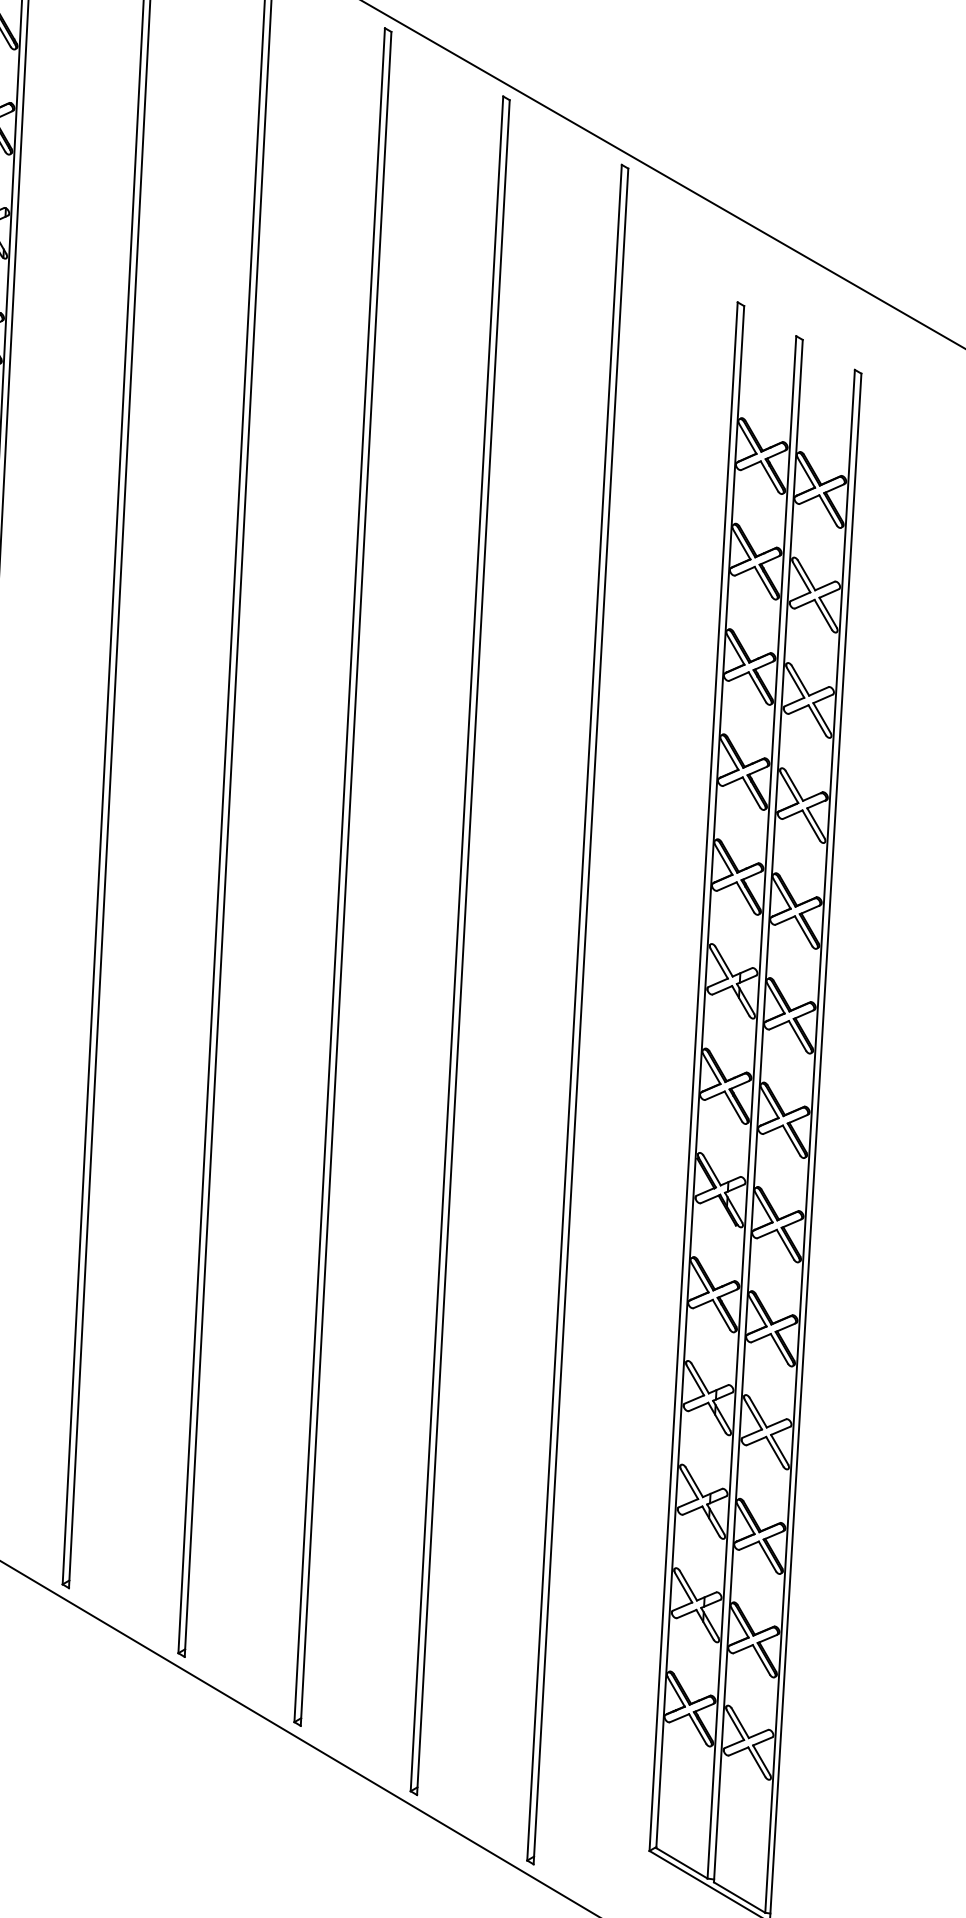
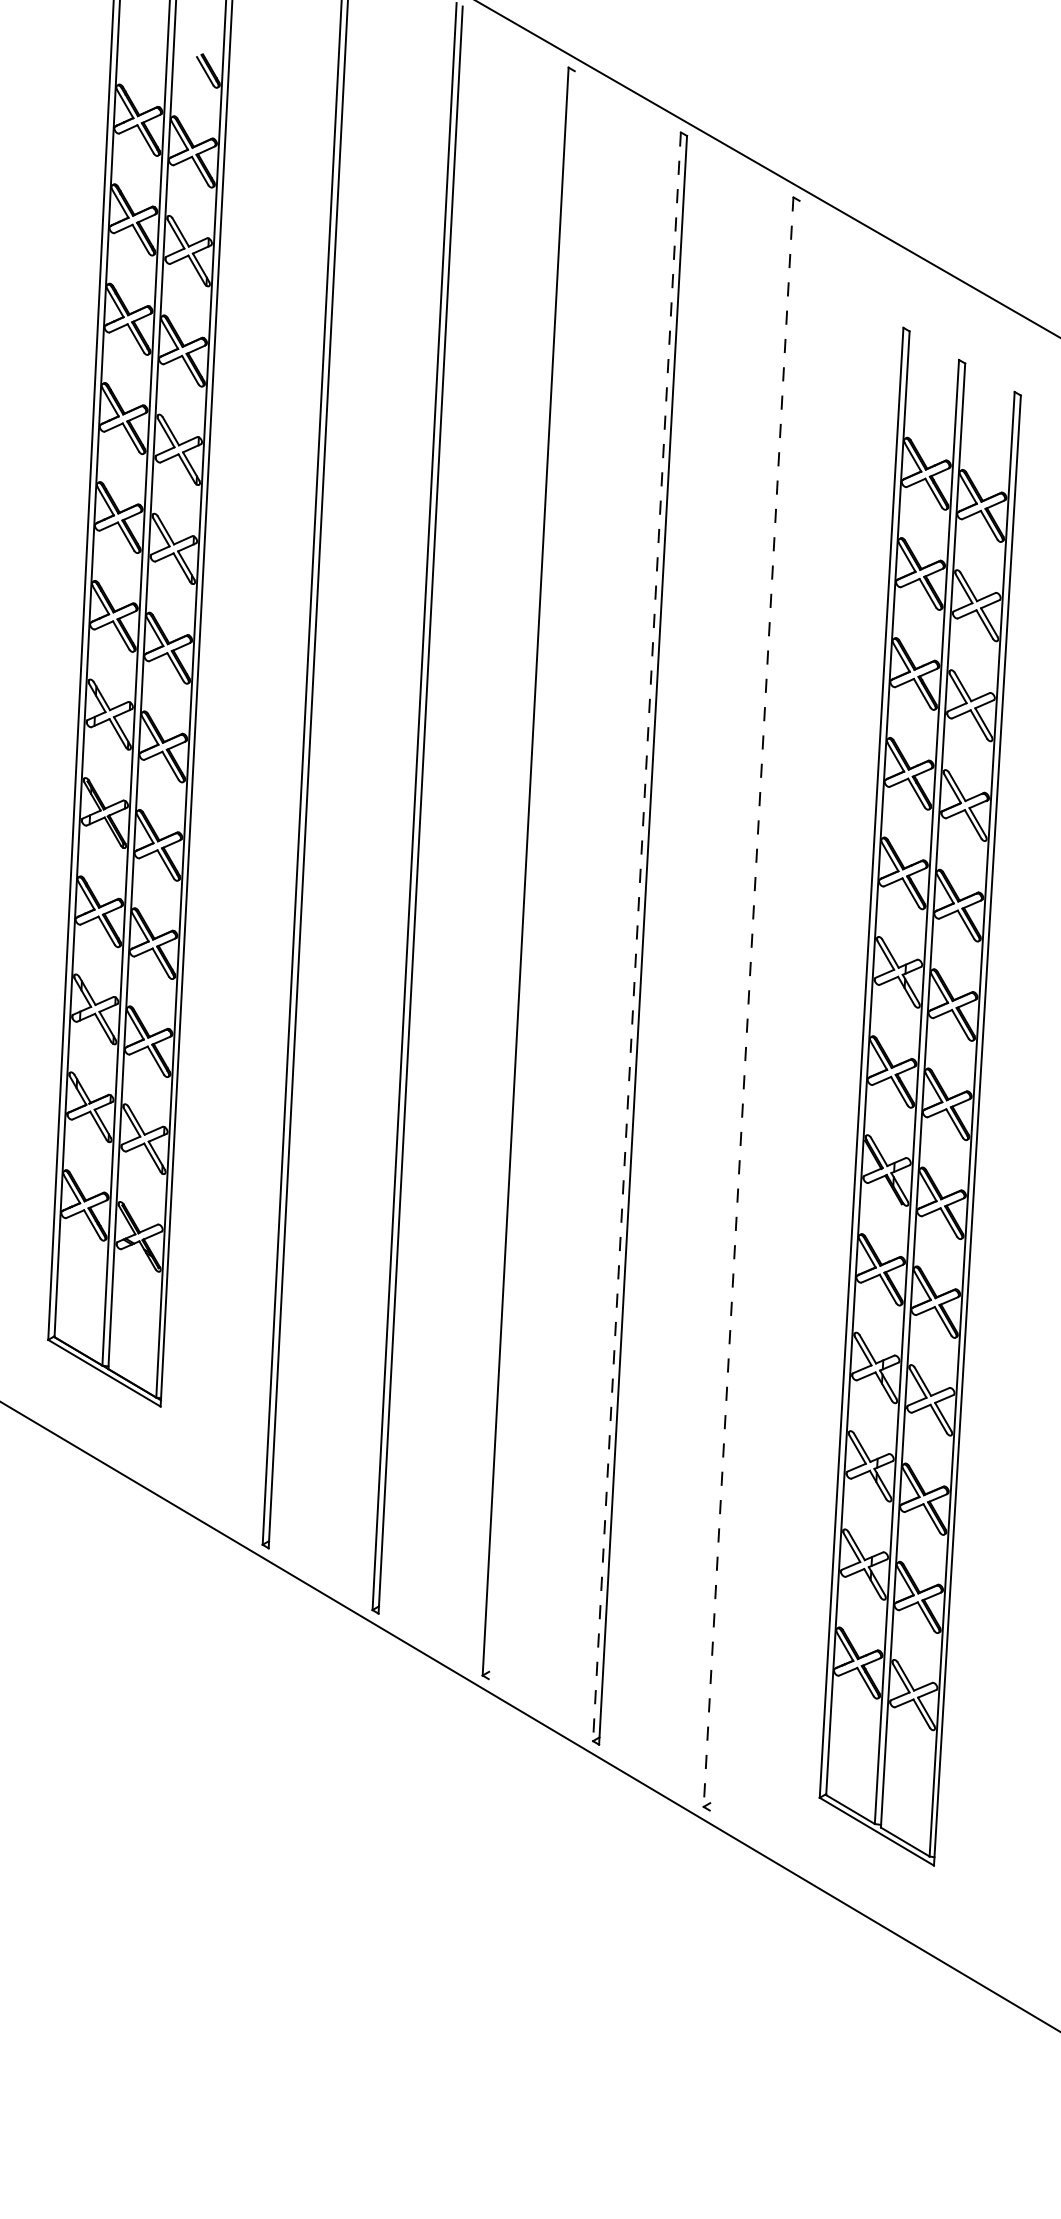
line: (345, 879) -> (531, 875), removed
line: (456, 943) -> (636, 936), solid -> dashed
line: (574, 1013) -> (748, 1002), solid -> dashed
line: (580, 1016) -> (754, 1005), removed

